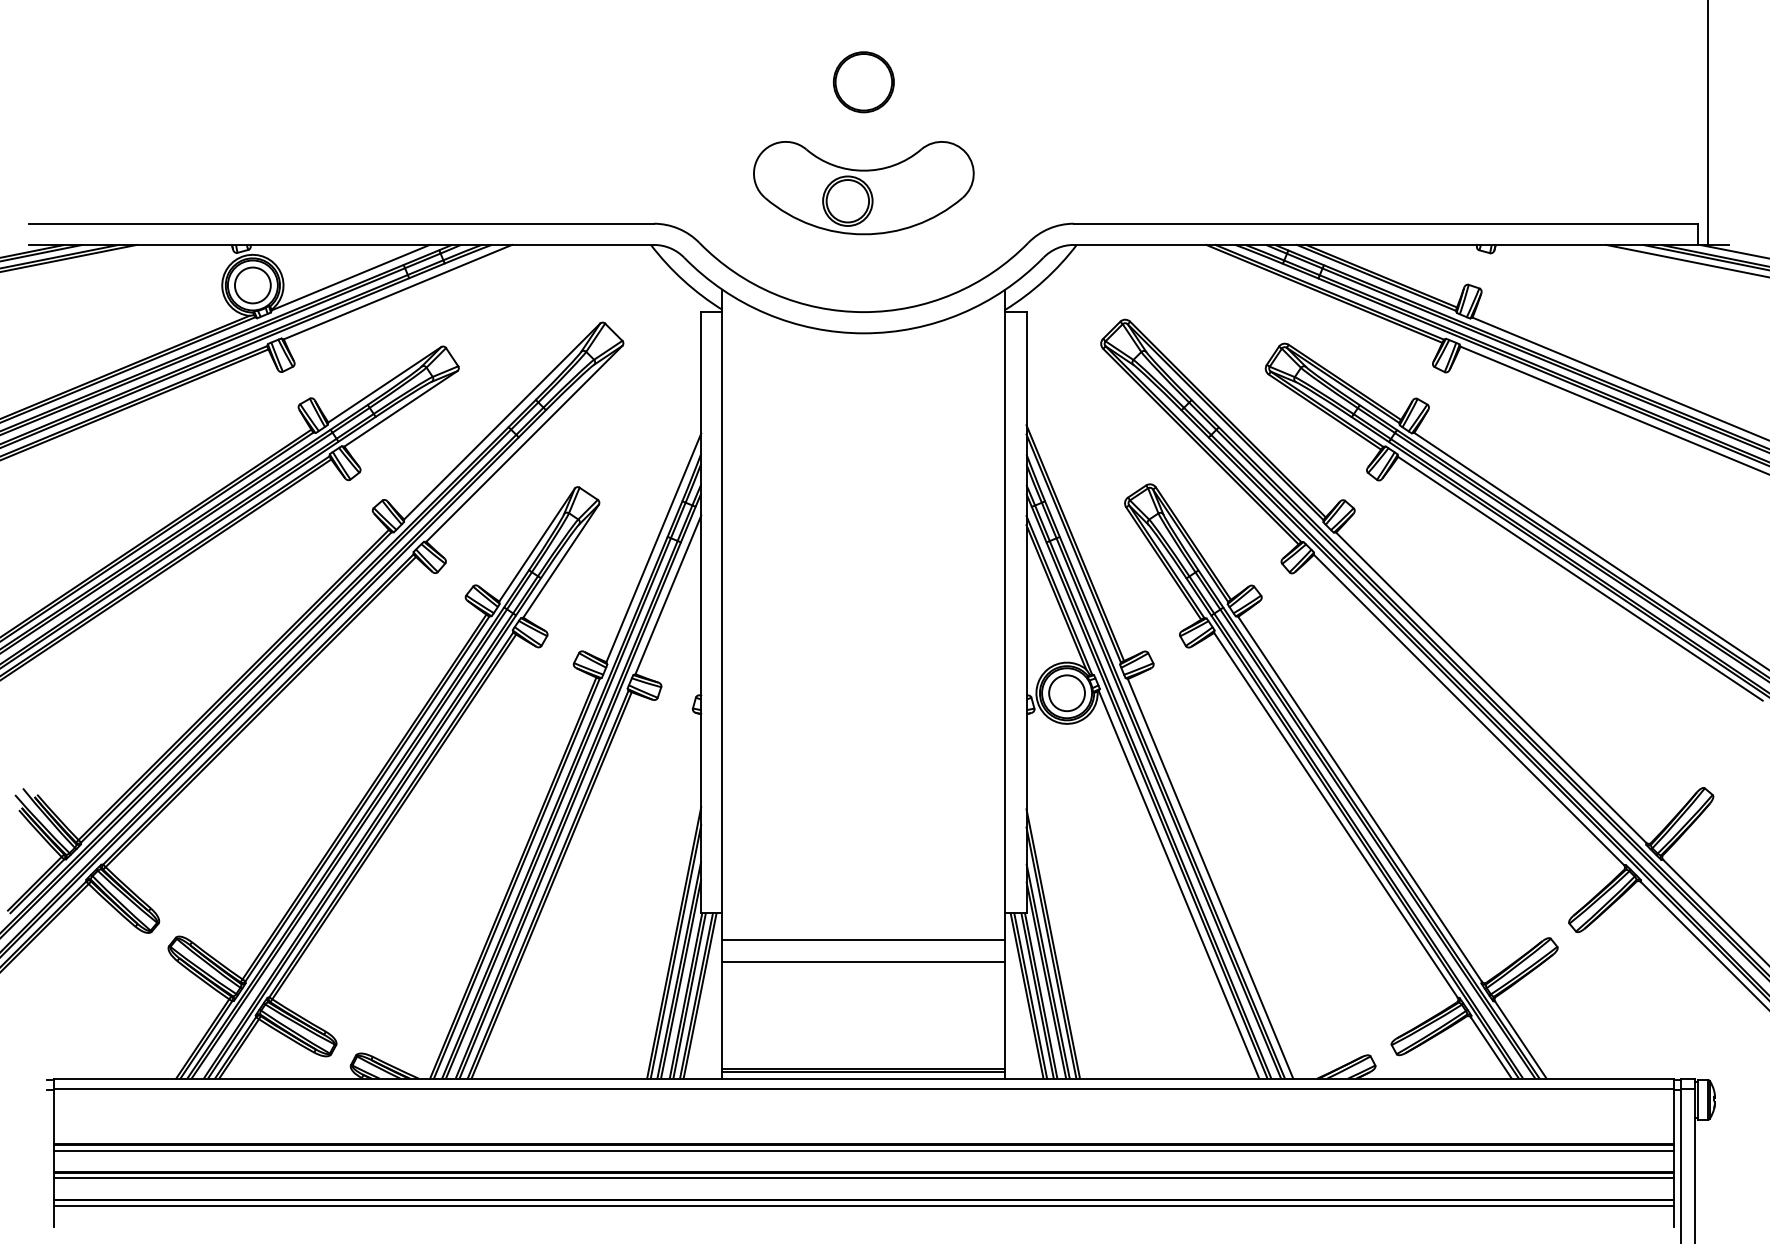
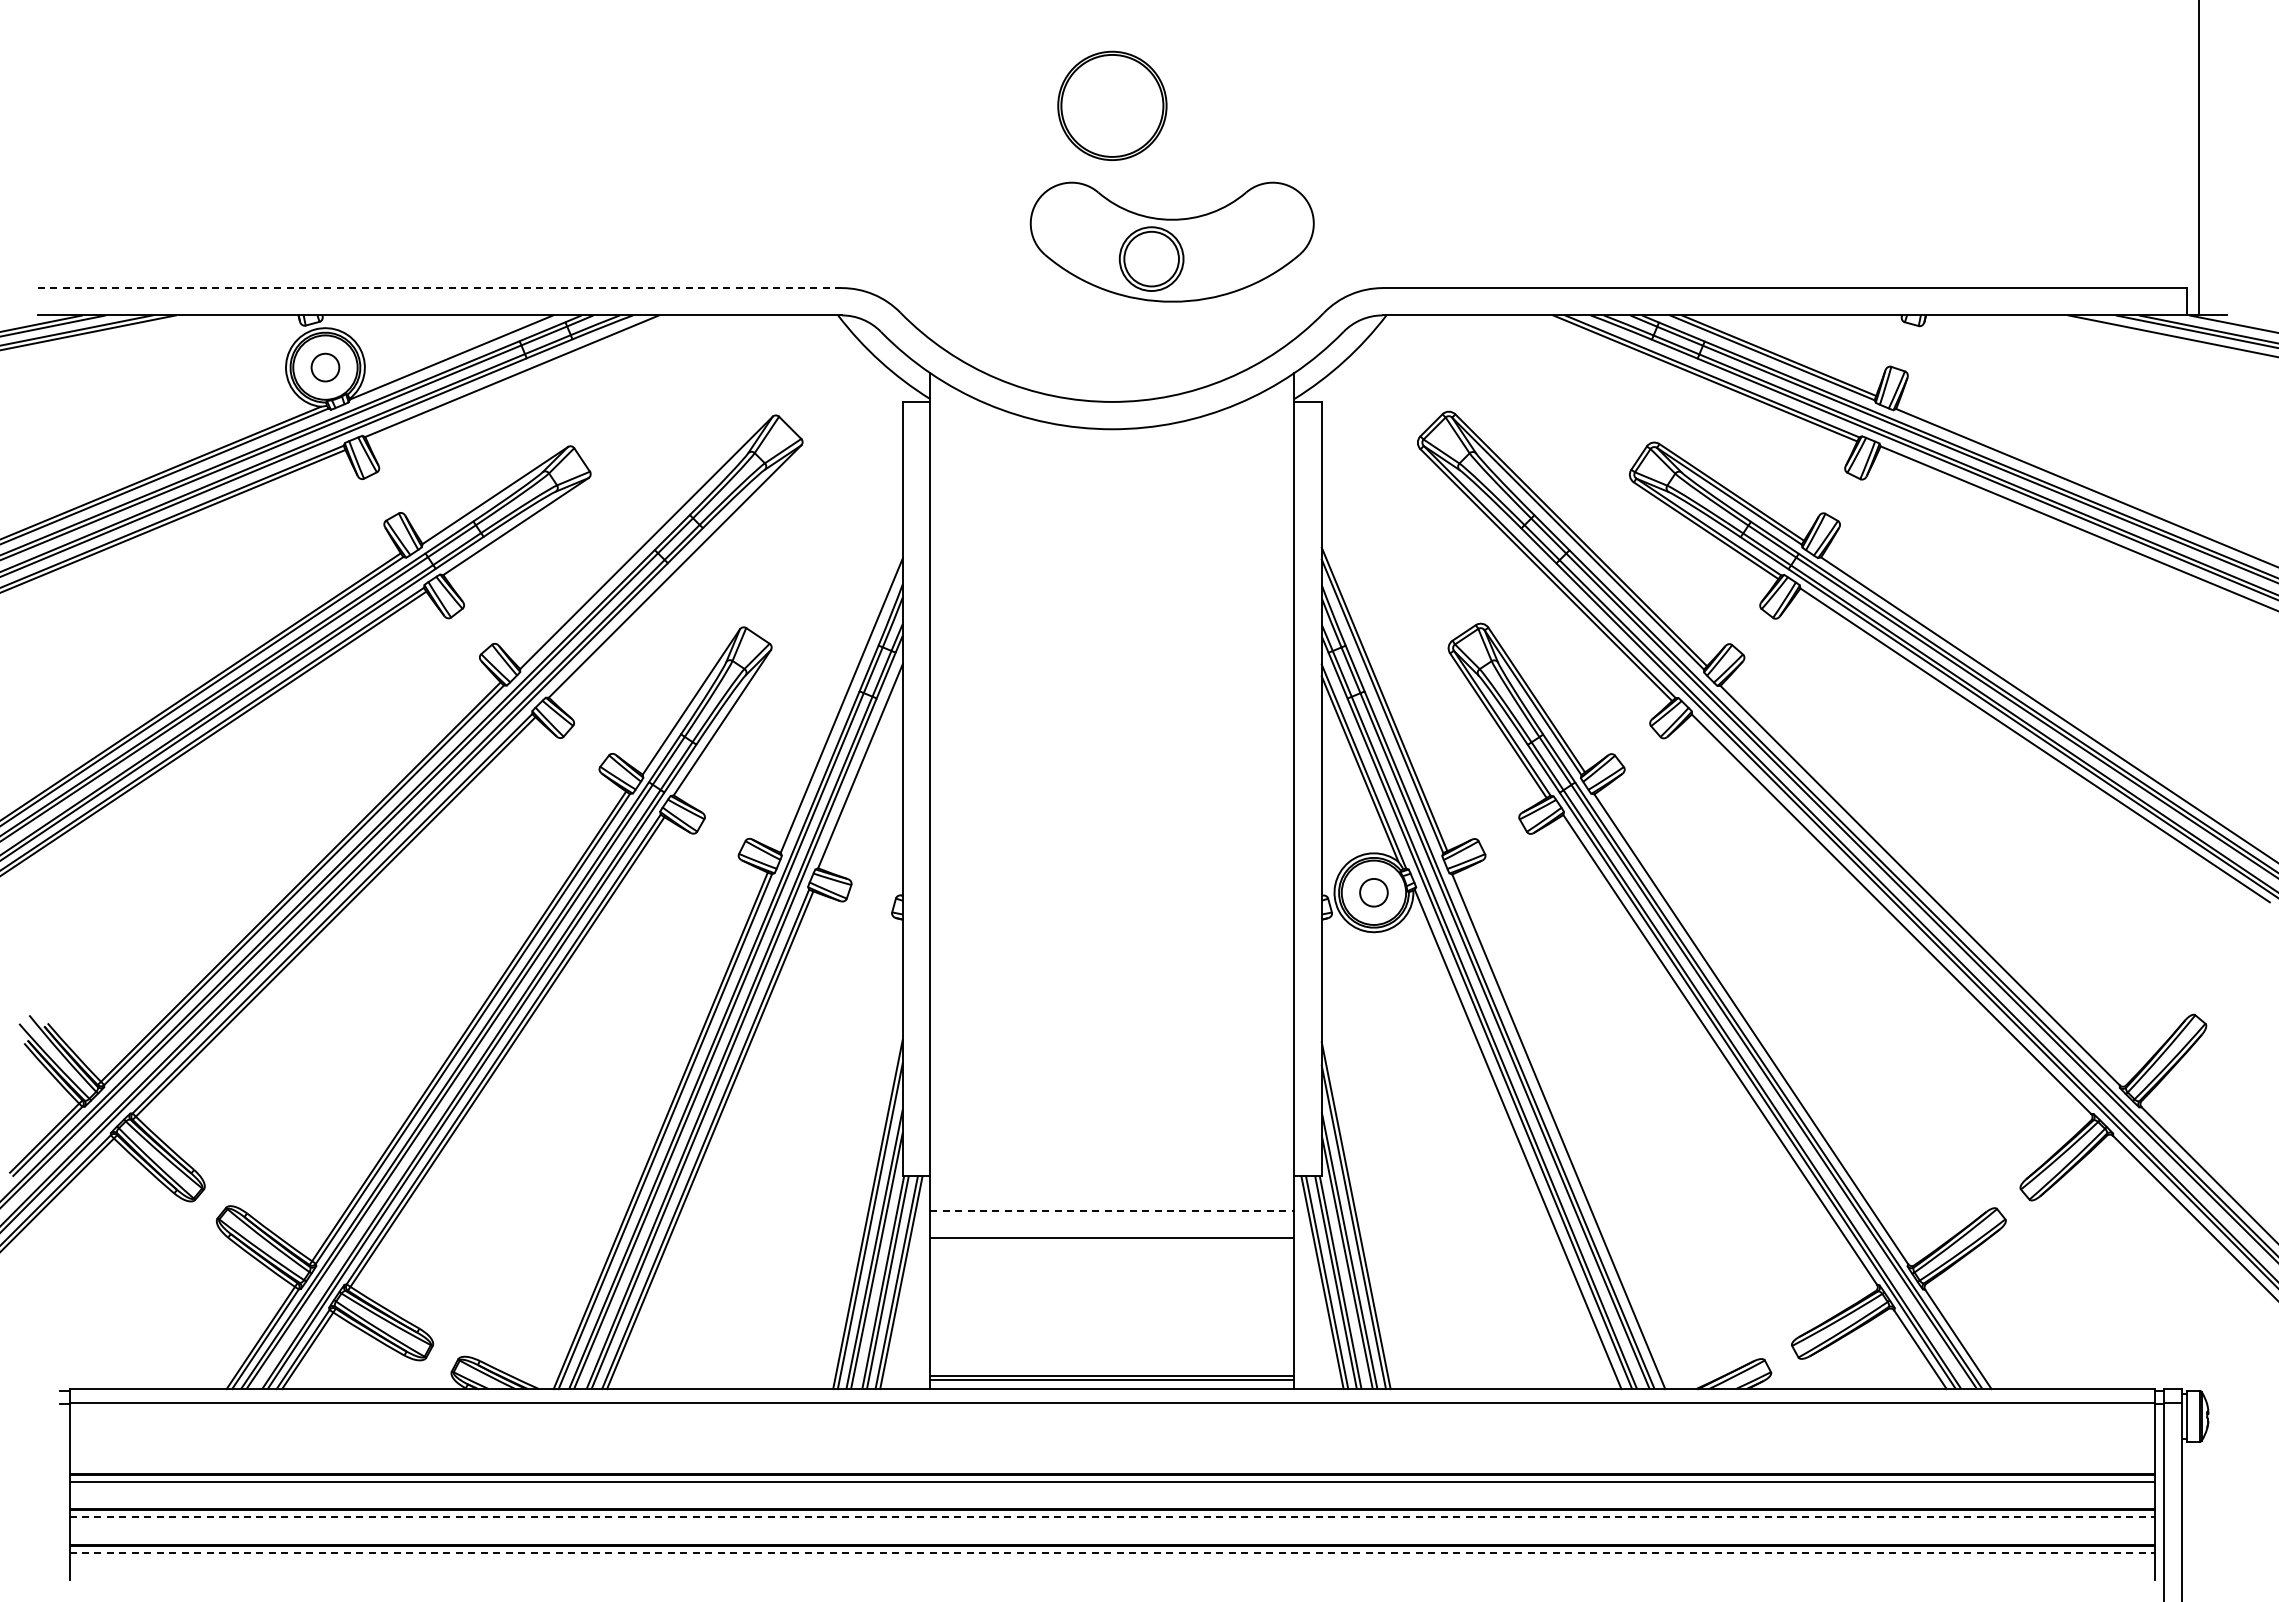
part: (863, 81) -> (1111, 105), size x1.4
part: (863, 187) -> (1171, 241), moved
line: (342, 224) -> (440, 288), solid -> dashed
circle: (252, 285) -> (325, 367), size x0.6
circle: (1066, 693) -> (1373, 892), size x0.6
line: (864, 939) -> (1112, 1210), solid -> dashed
line: (864, 1178) -> (1112, 1517), solid -> dashed
line: (864, 1205) -> (1112, 1552), solid -> dashed

